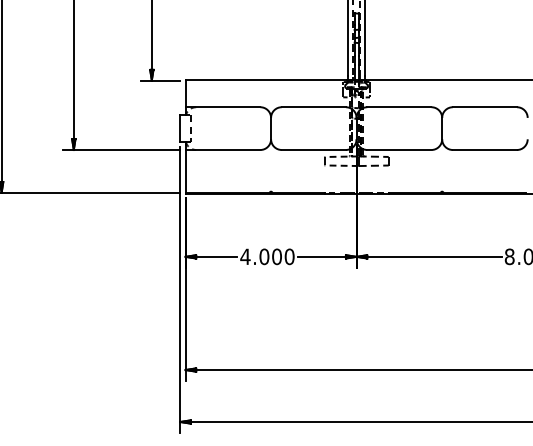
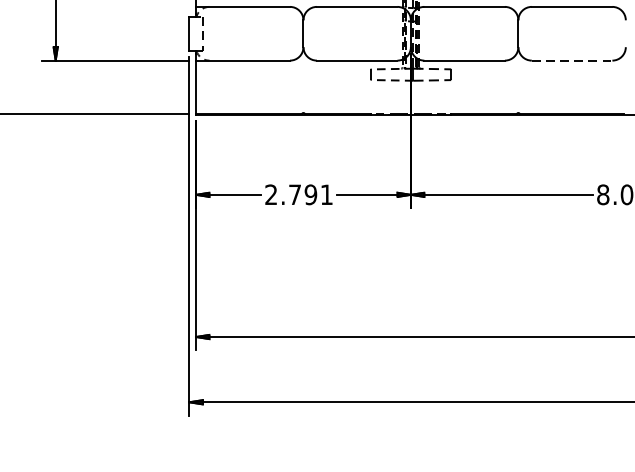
line: (485, 150) -> (572, 61), solid -> dashed
text: (267, 256) -> (298, 194), 4.000 -> 2.791

